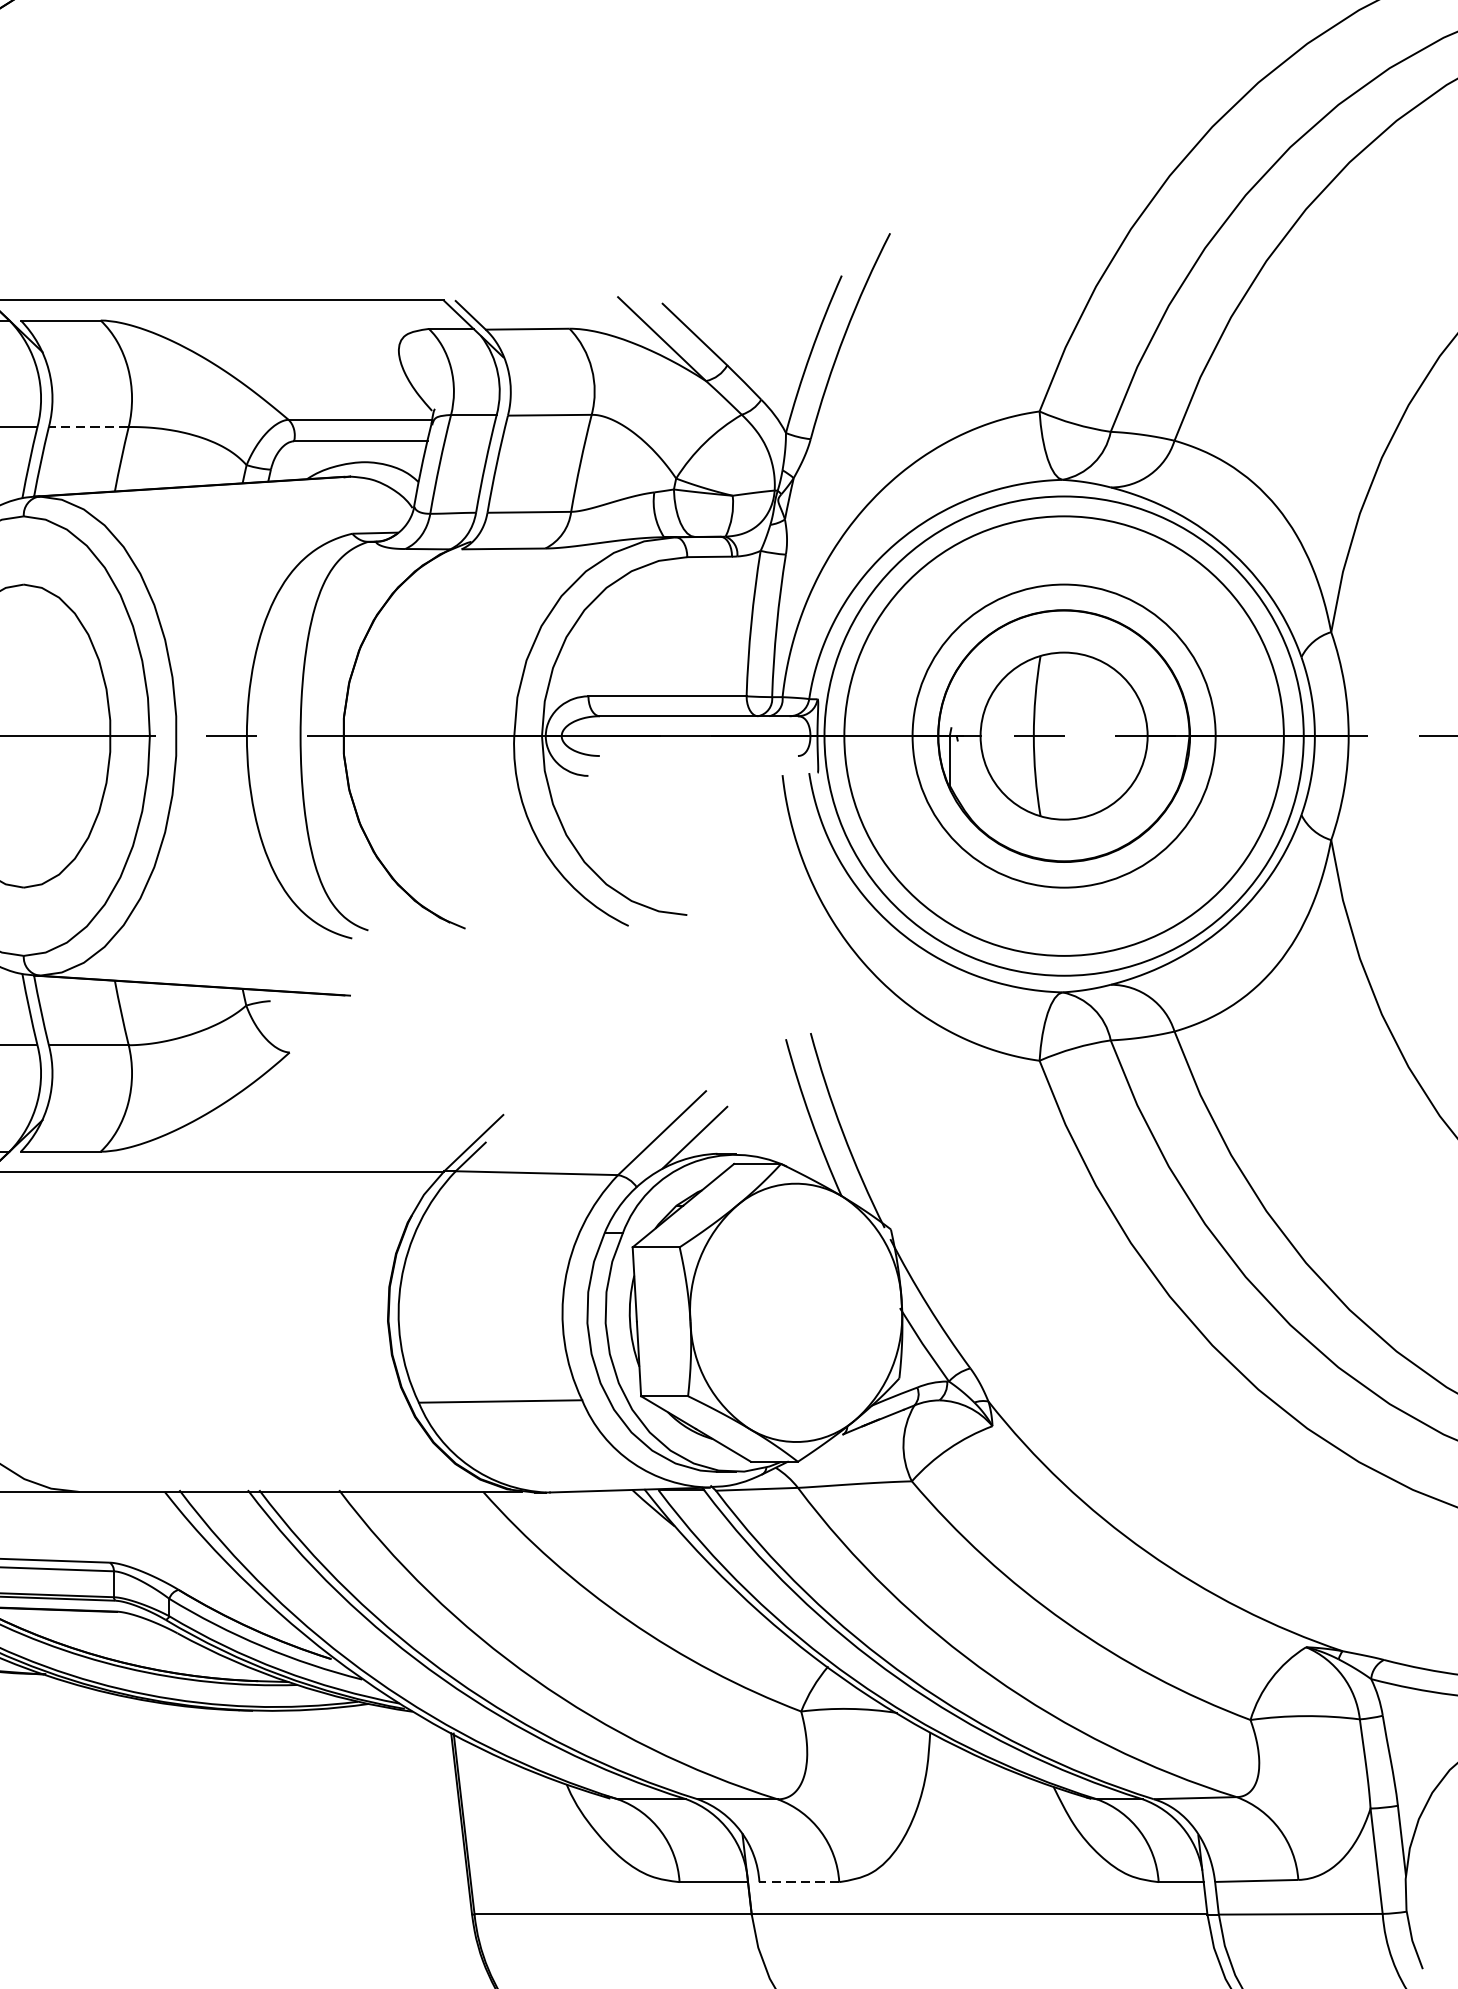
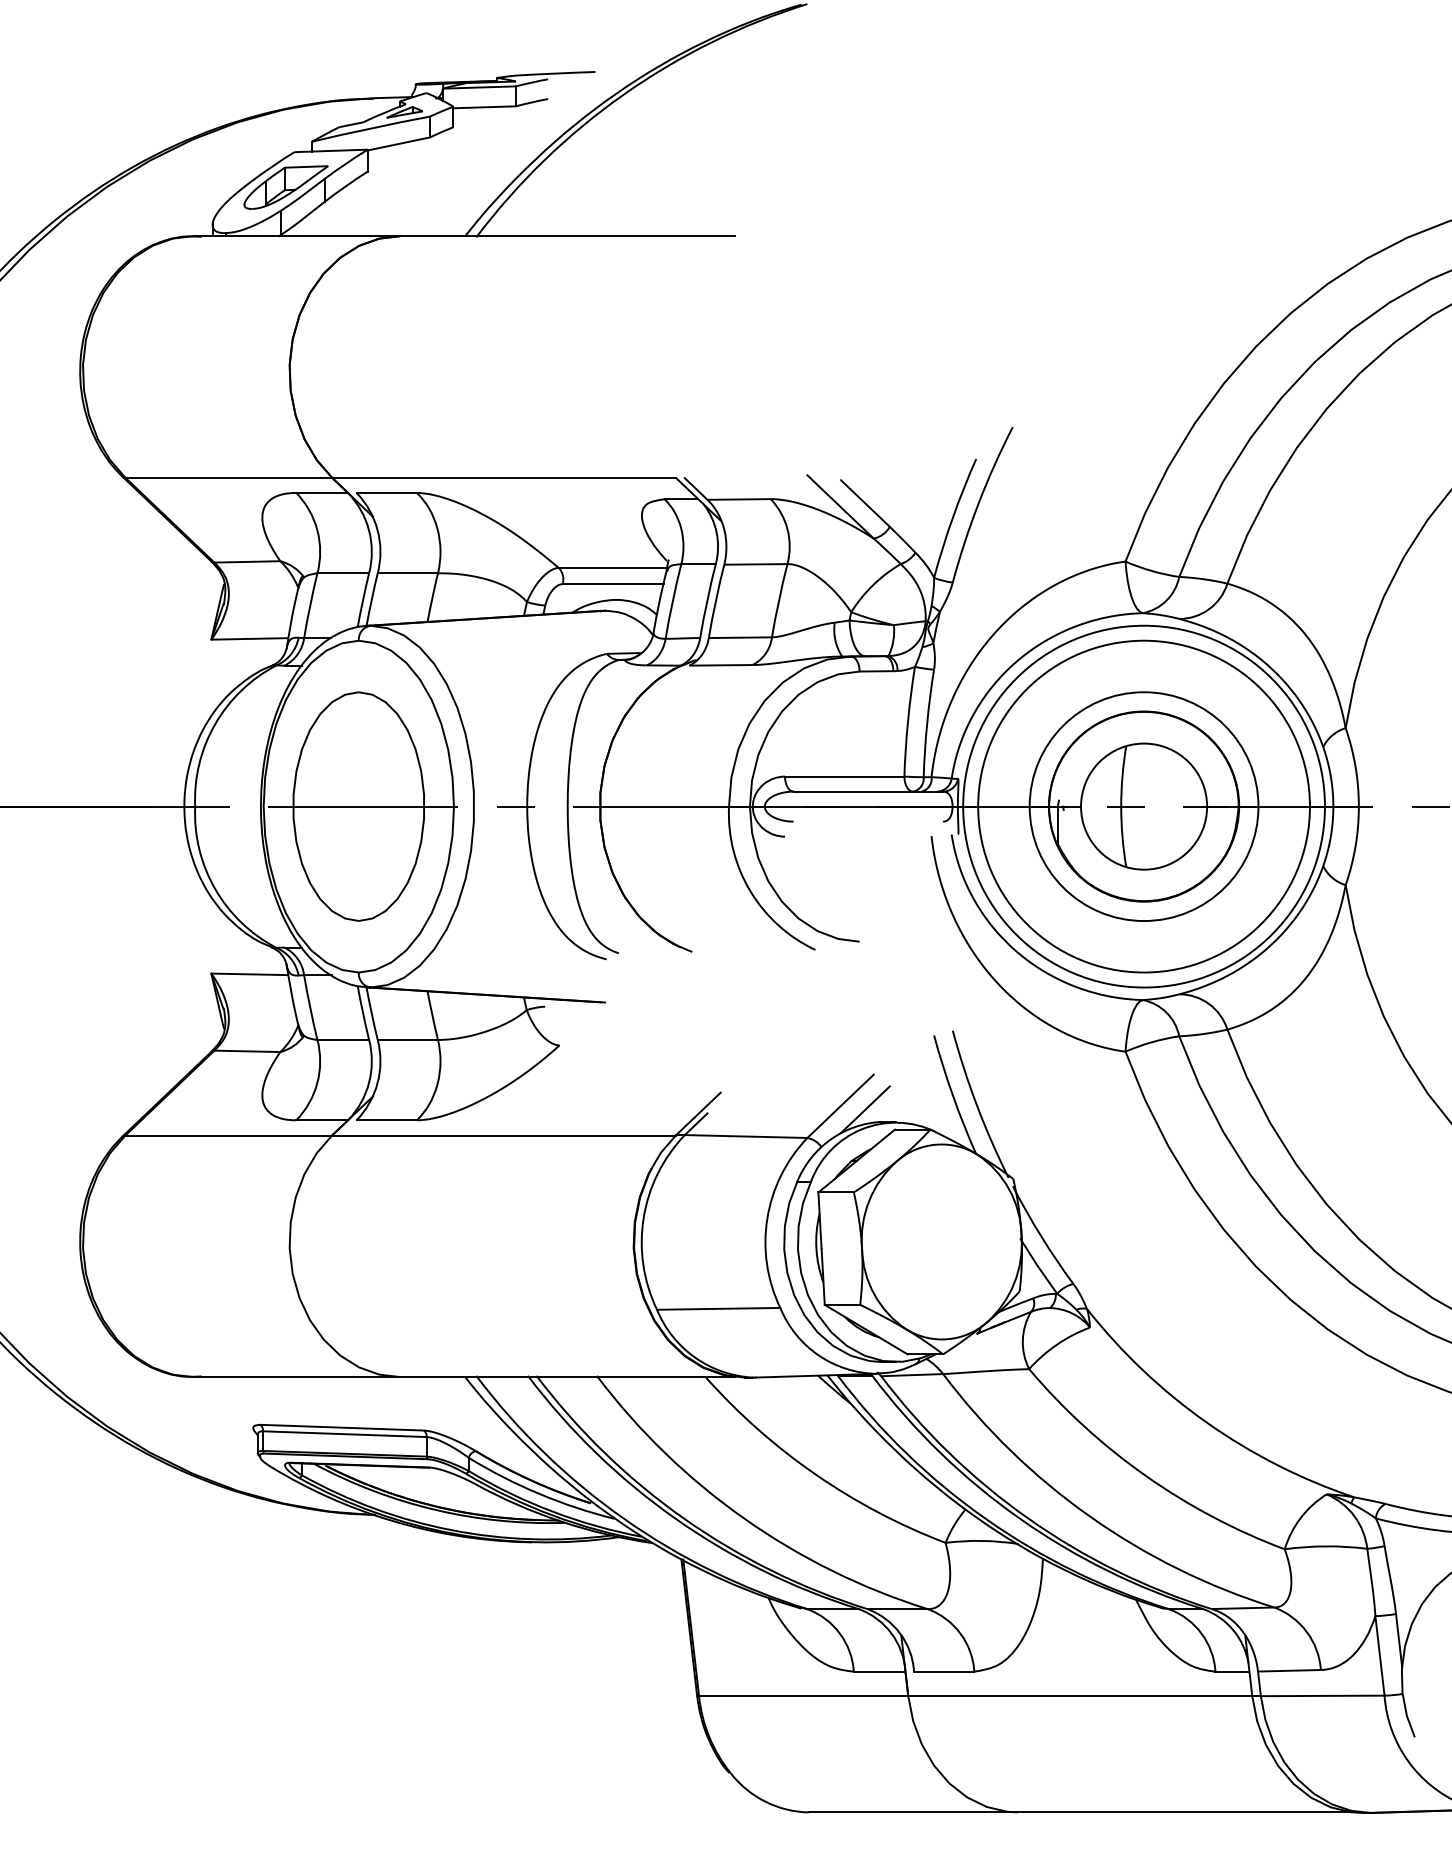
line: (88, 427) -> (407, 573), dashed -> solid
line: (798, 1881) -> (943, 1671), dashed -> solid

